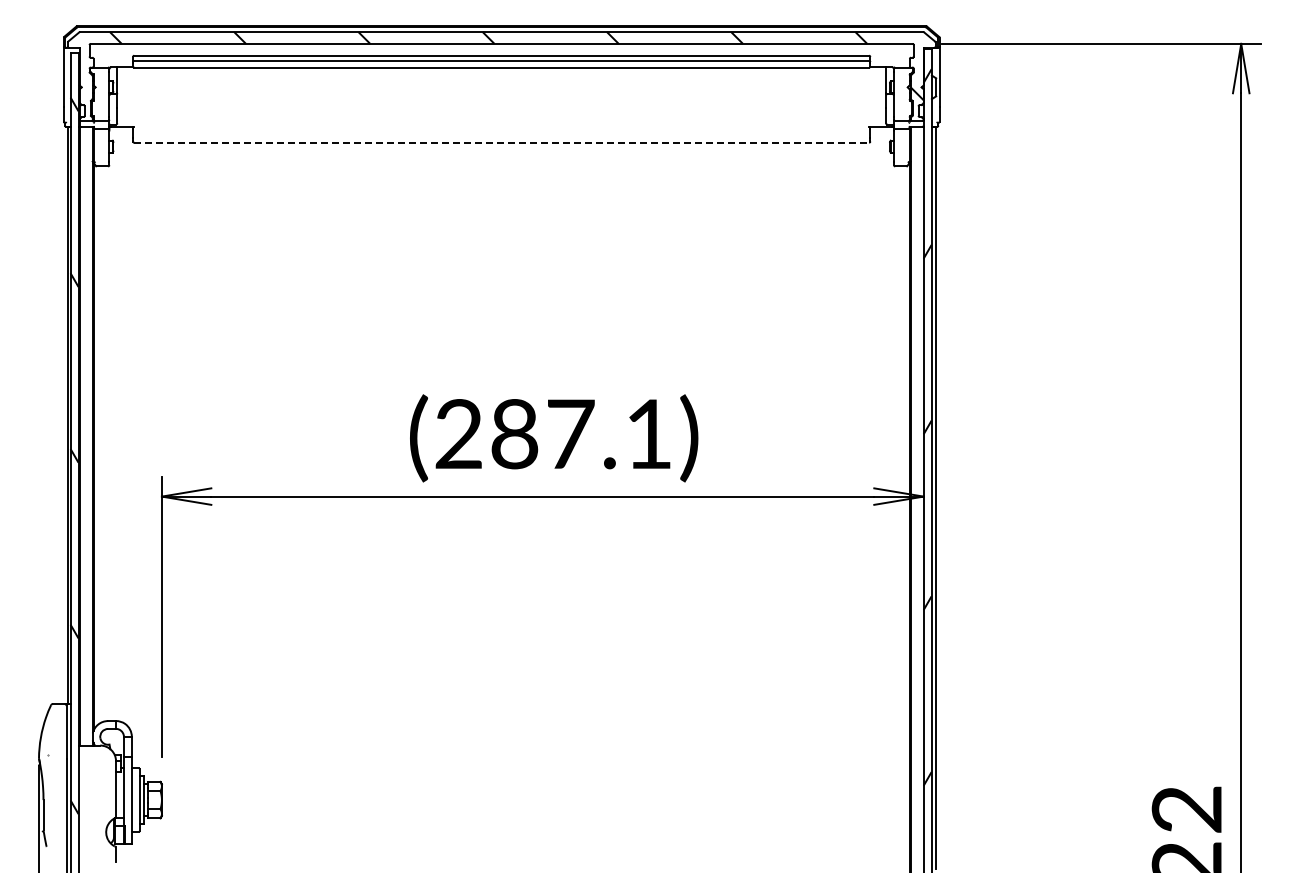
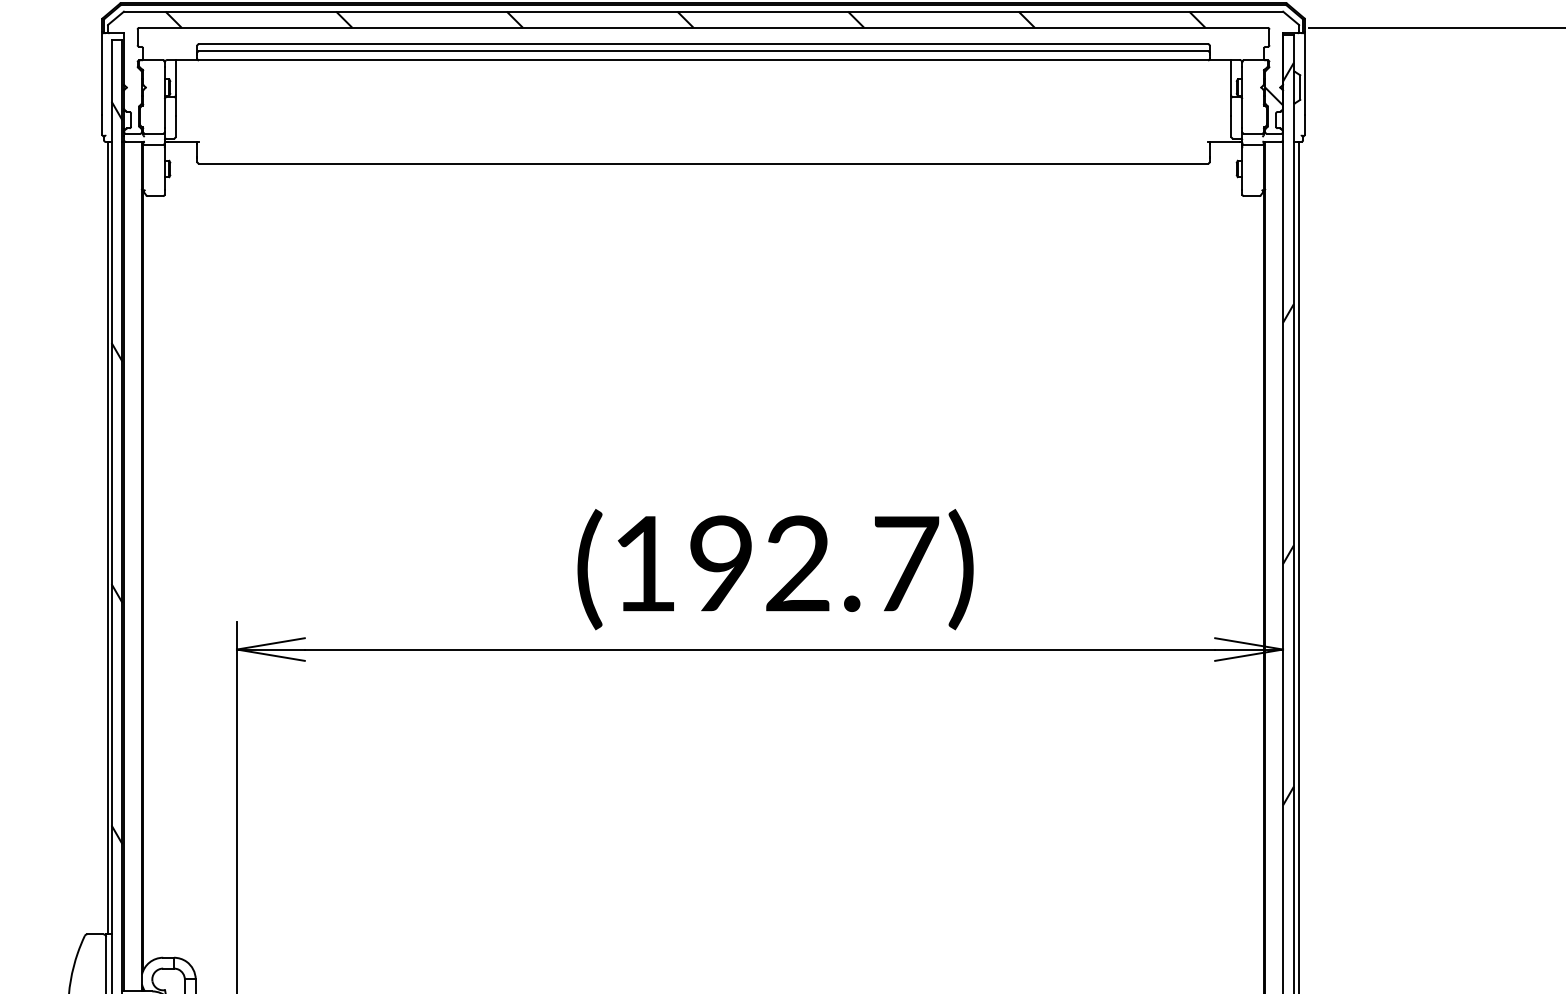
line: (502, 142) -> (704, 163), dashed -> solid
text: (554, 434) -> (776, 564), (287.1) -> (192.7)

